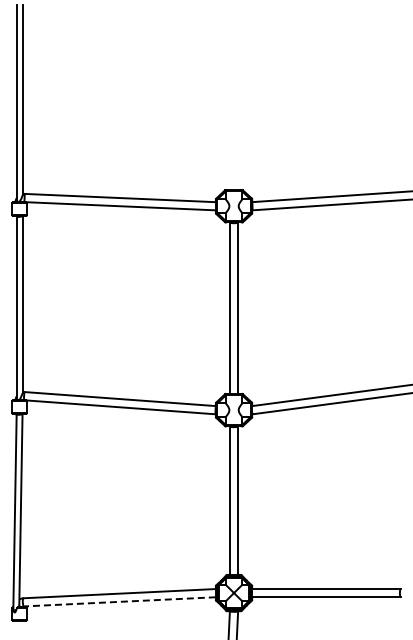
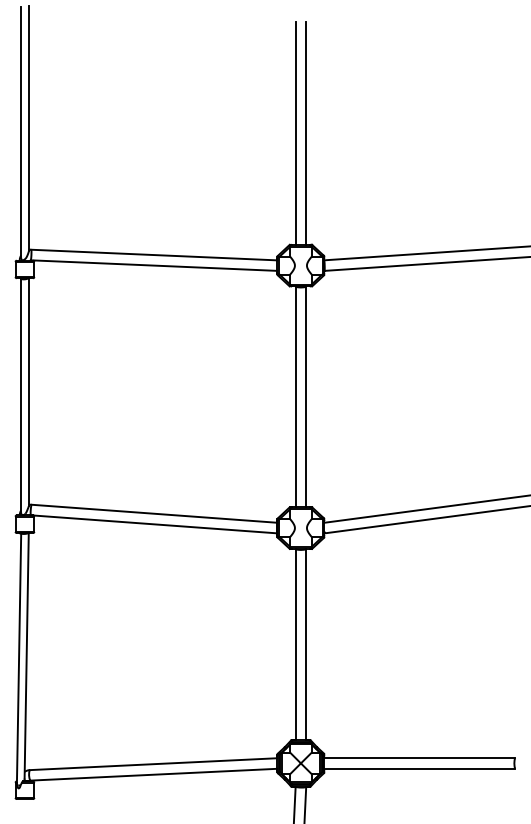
line: (229, 103) -> (295, 133), added
line: (238, 103) -> (306, 133), added
line: (119, 601) -> (153, 774), dashed -> solid

